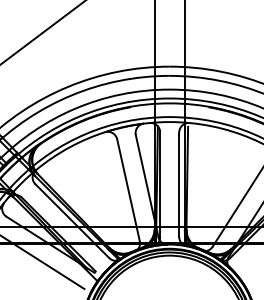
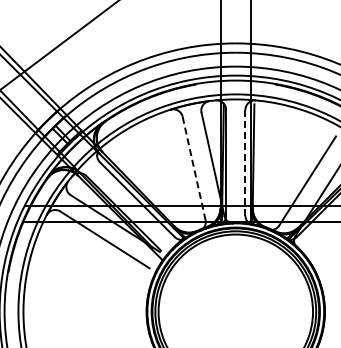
line: (179, 184) -> (245, 162), solid -> dashed
line: (128, 190) -> (194, 168), solid -> dashed

